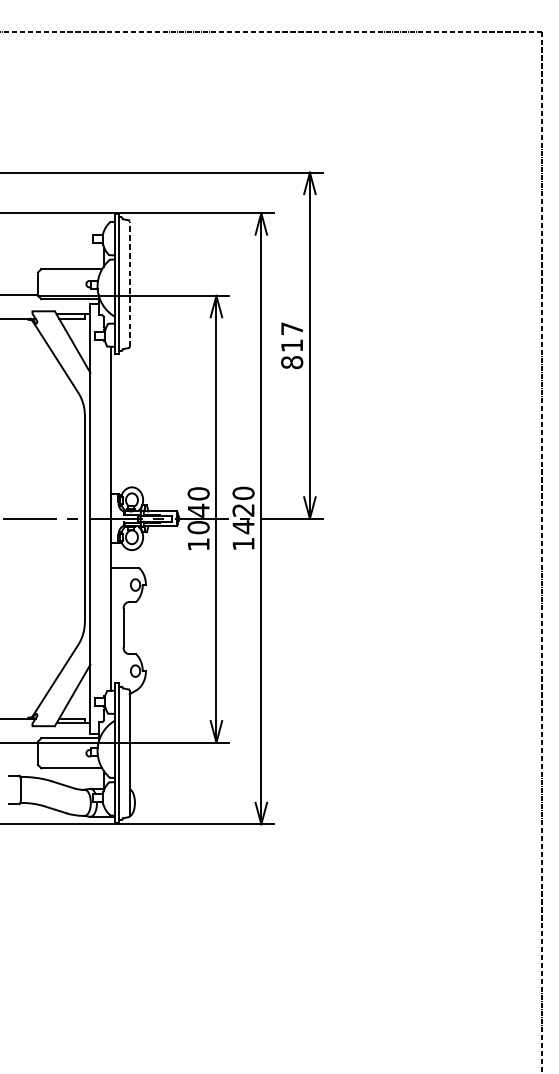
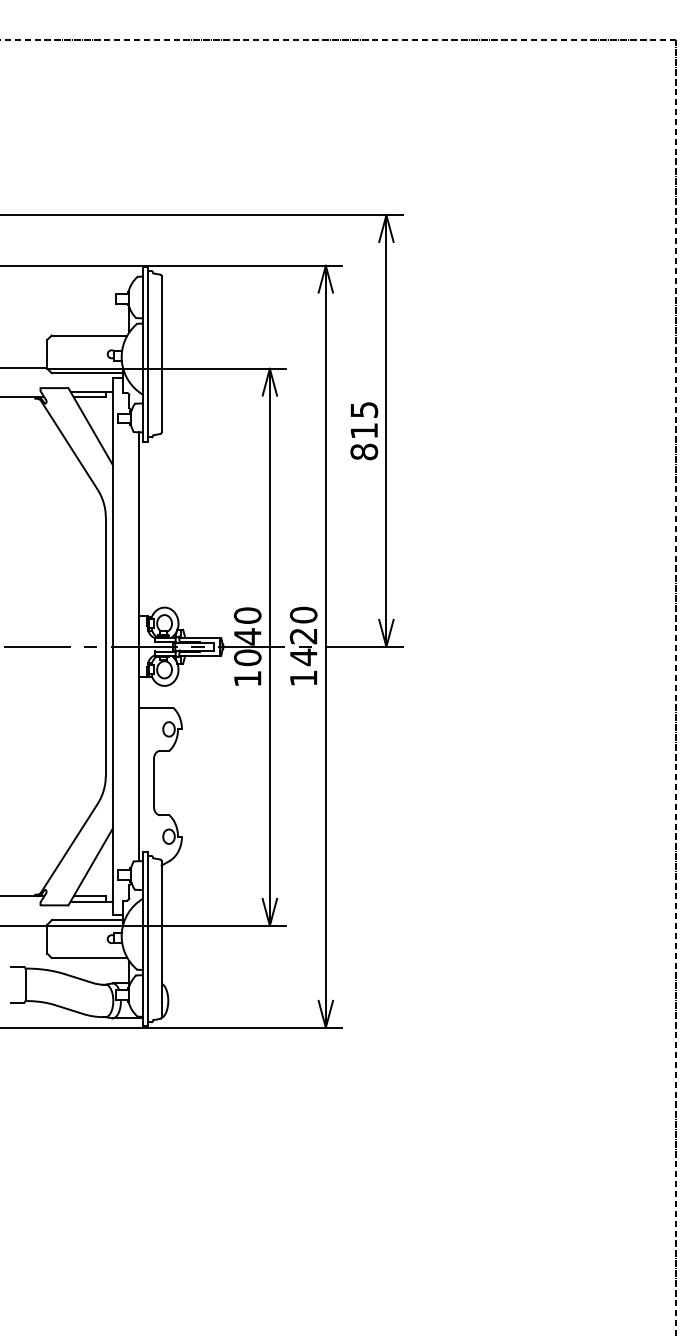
line: (129, 283) -> (161, 353), dashed -> solid
text: (292, 328) -> (364, 409), 817 -> 815

